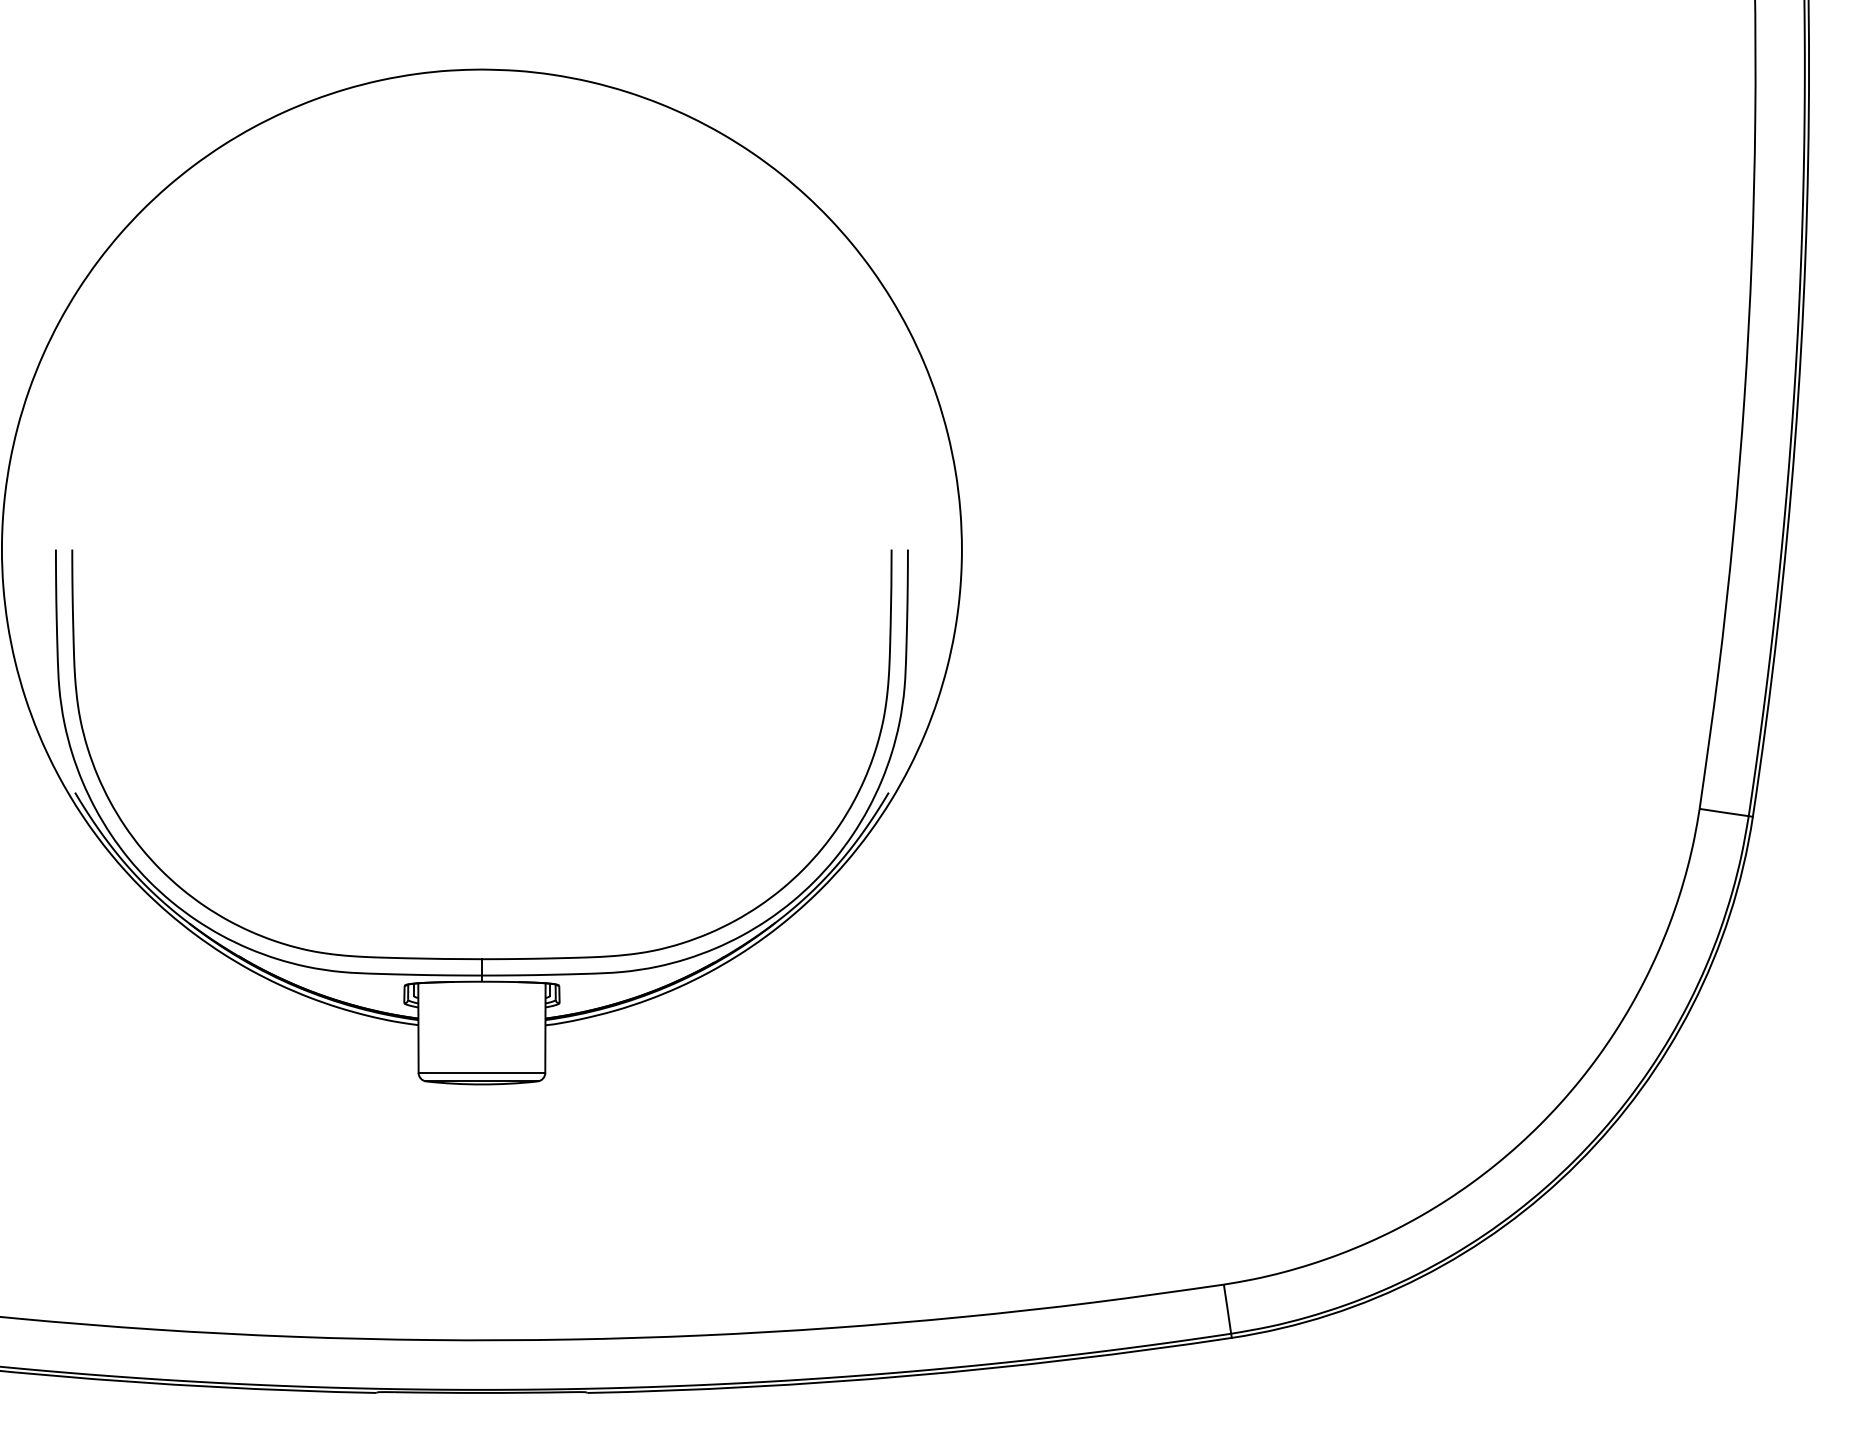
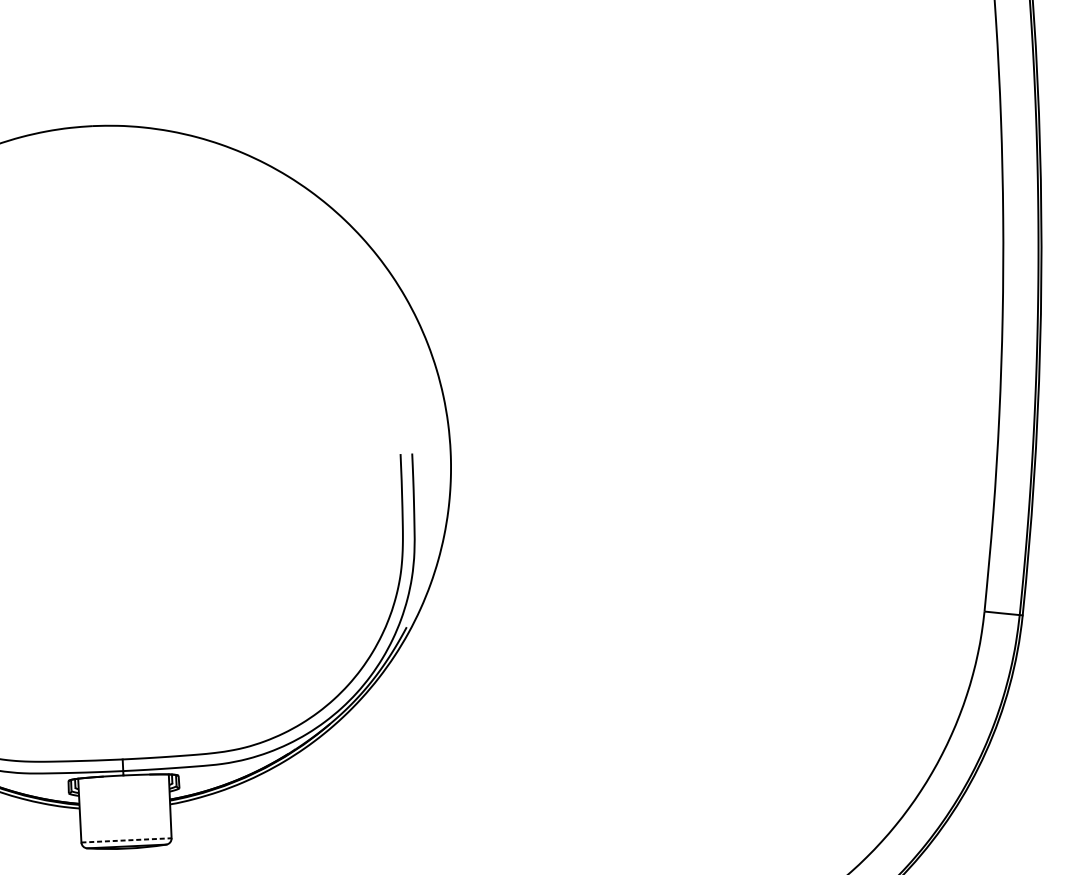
line: (482, 1072) -> (126, 840), solid -> dashed

